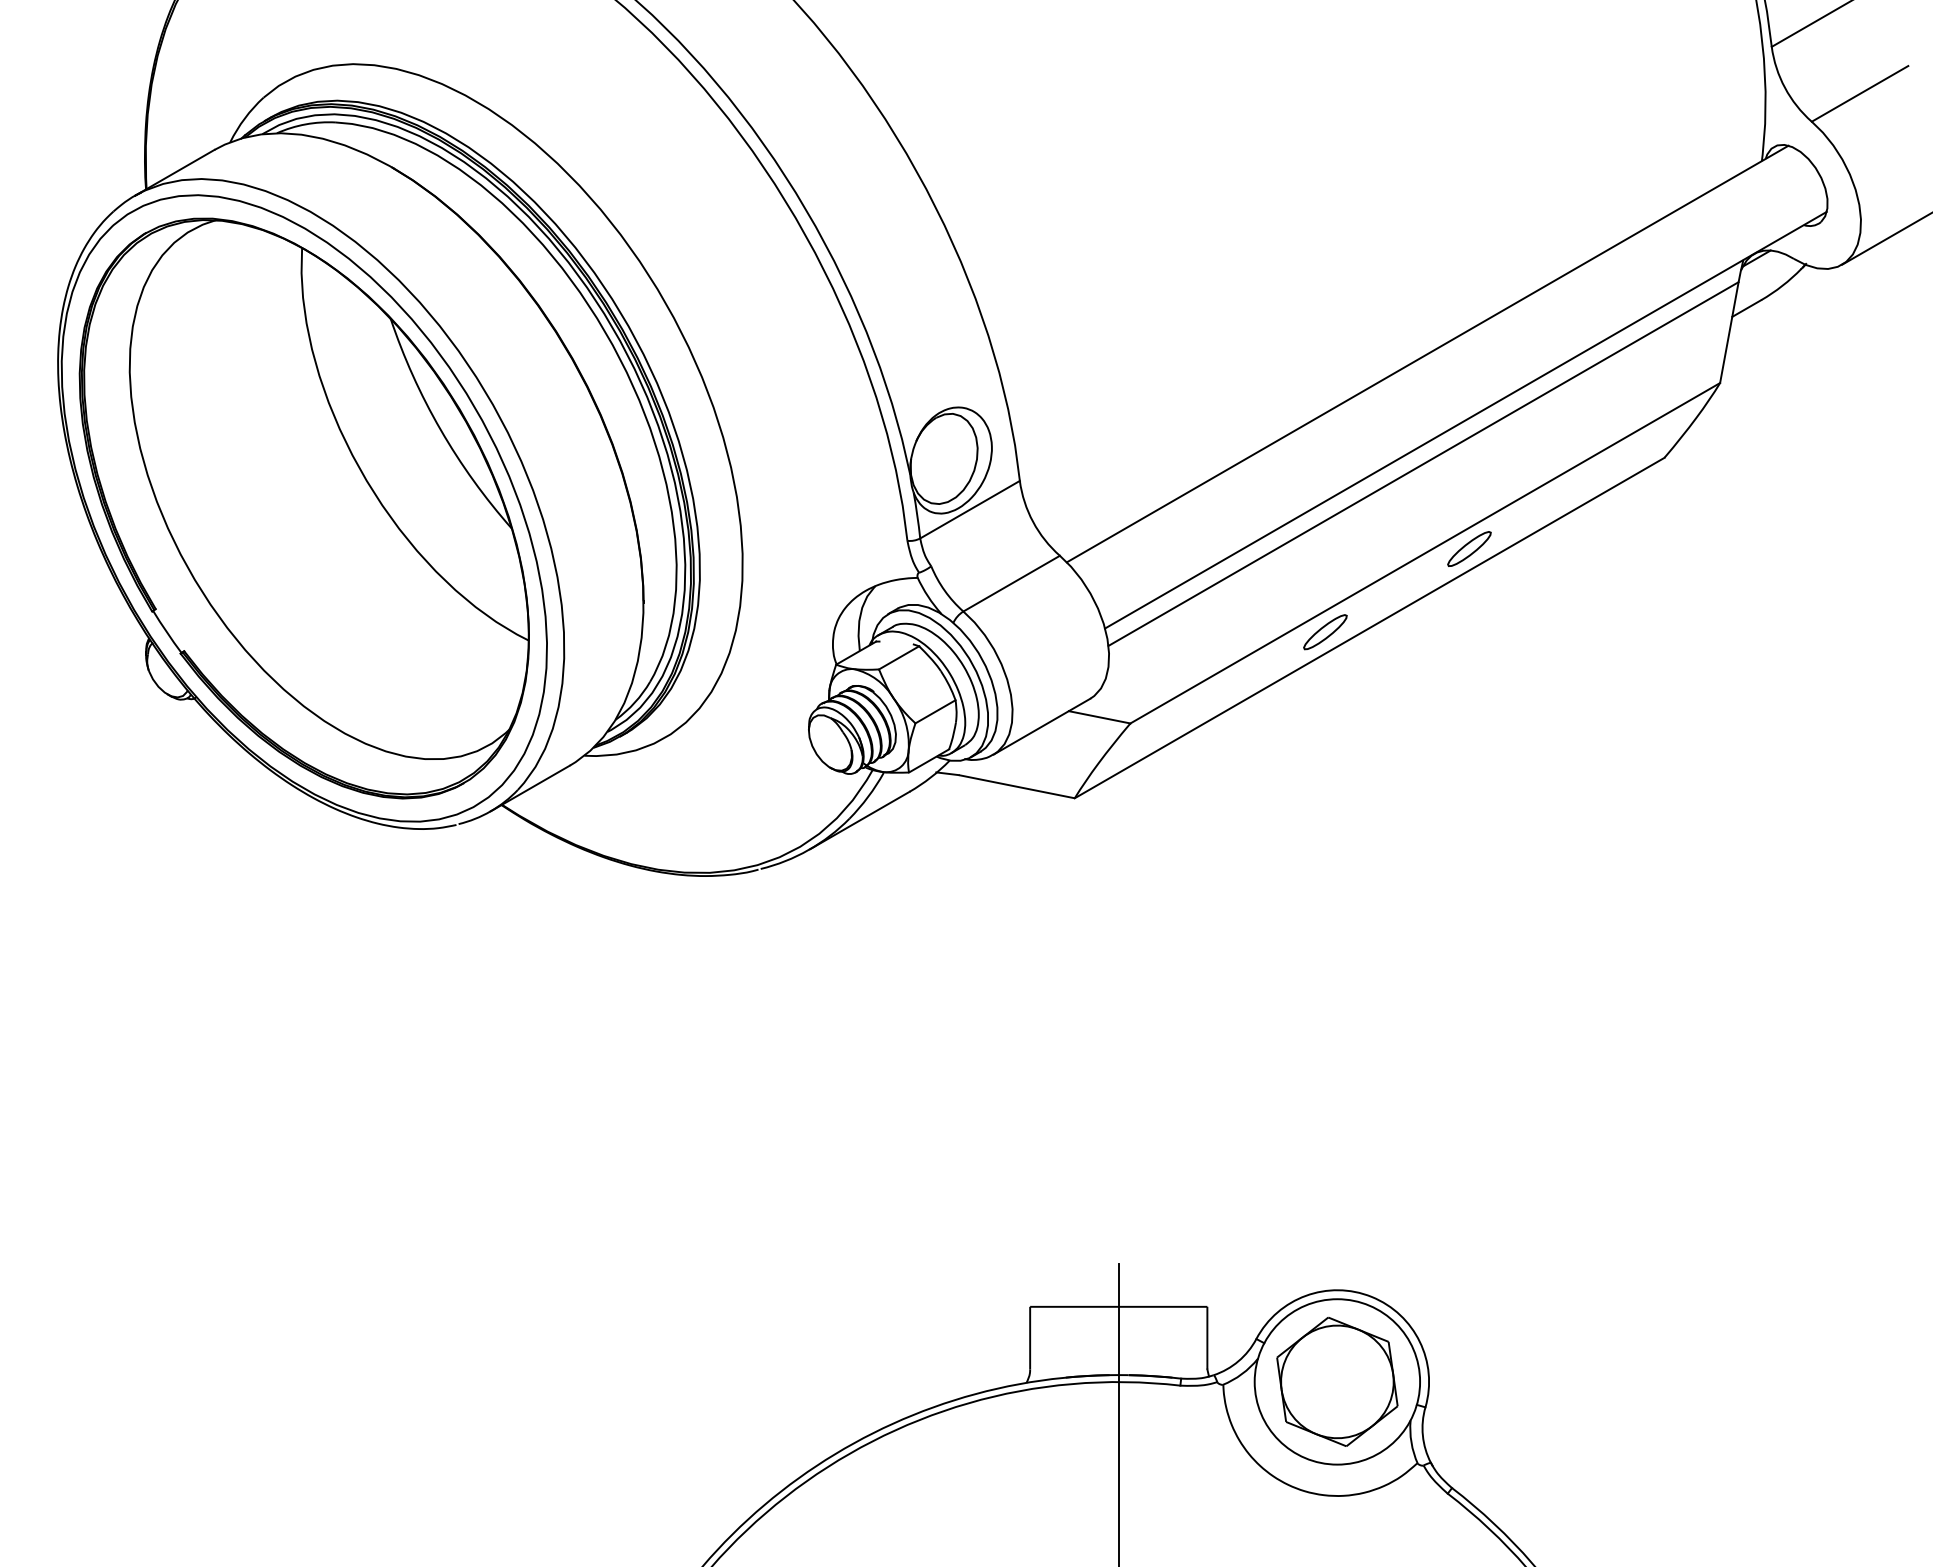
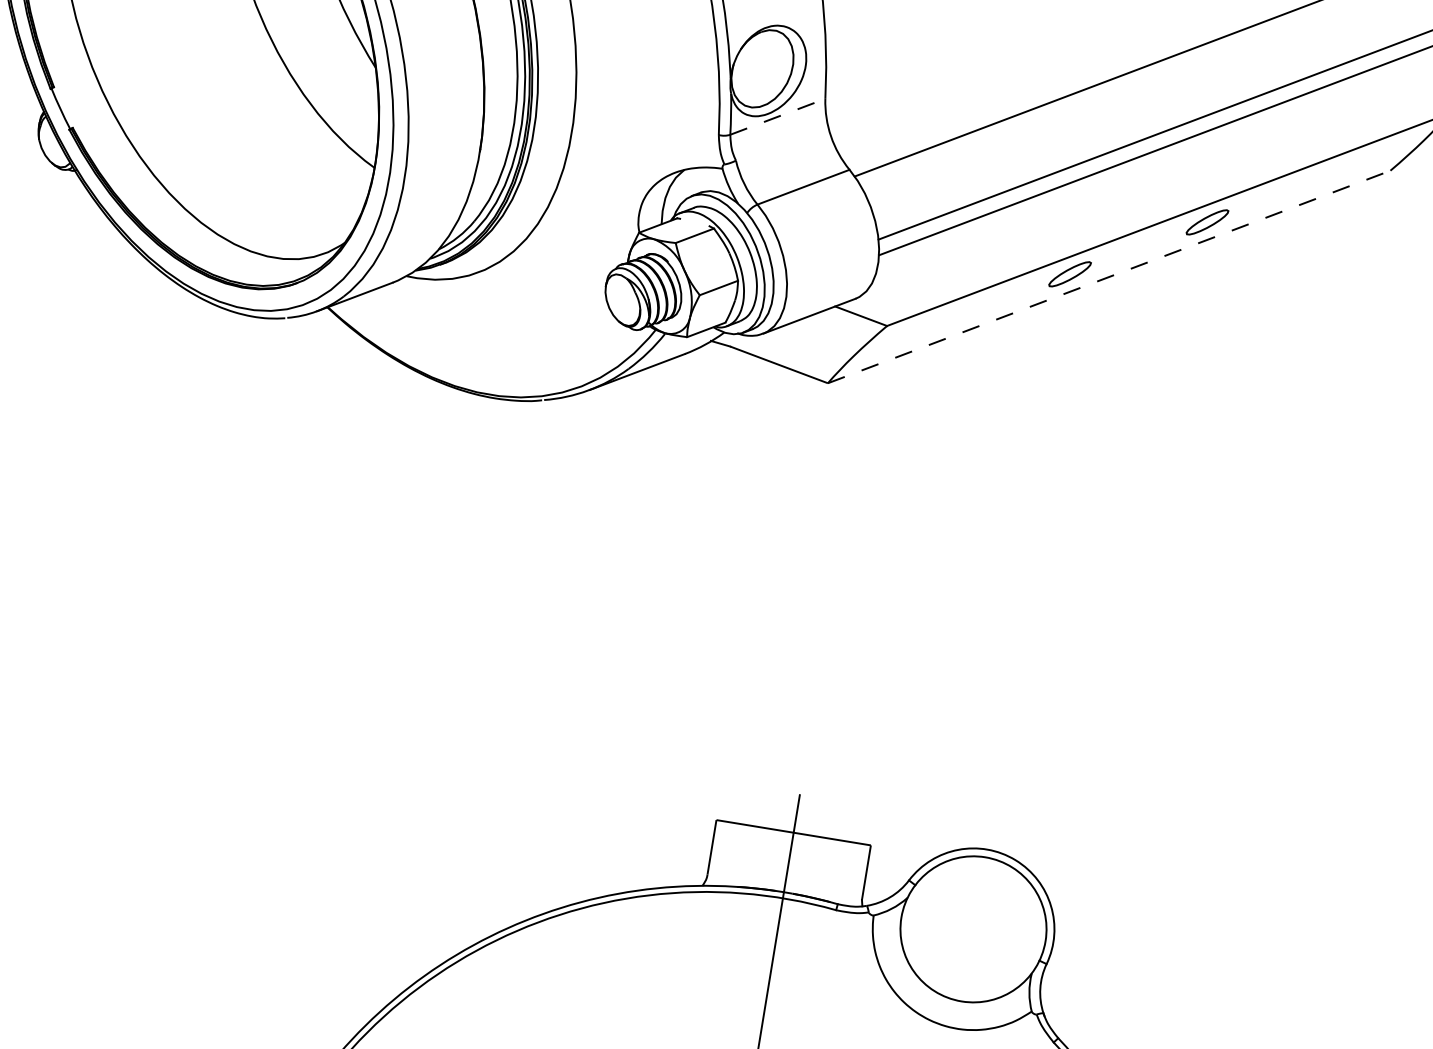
line: (970, 509) -> (778, 116), solid -> dashed
line: (1370, 627) -> (1110, 276), solid -> dashed
part: (1337, 1381) -> (973, 929), removed

